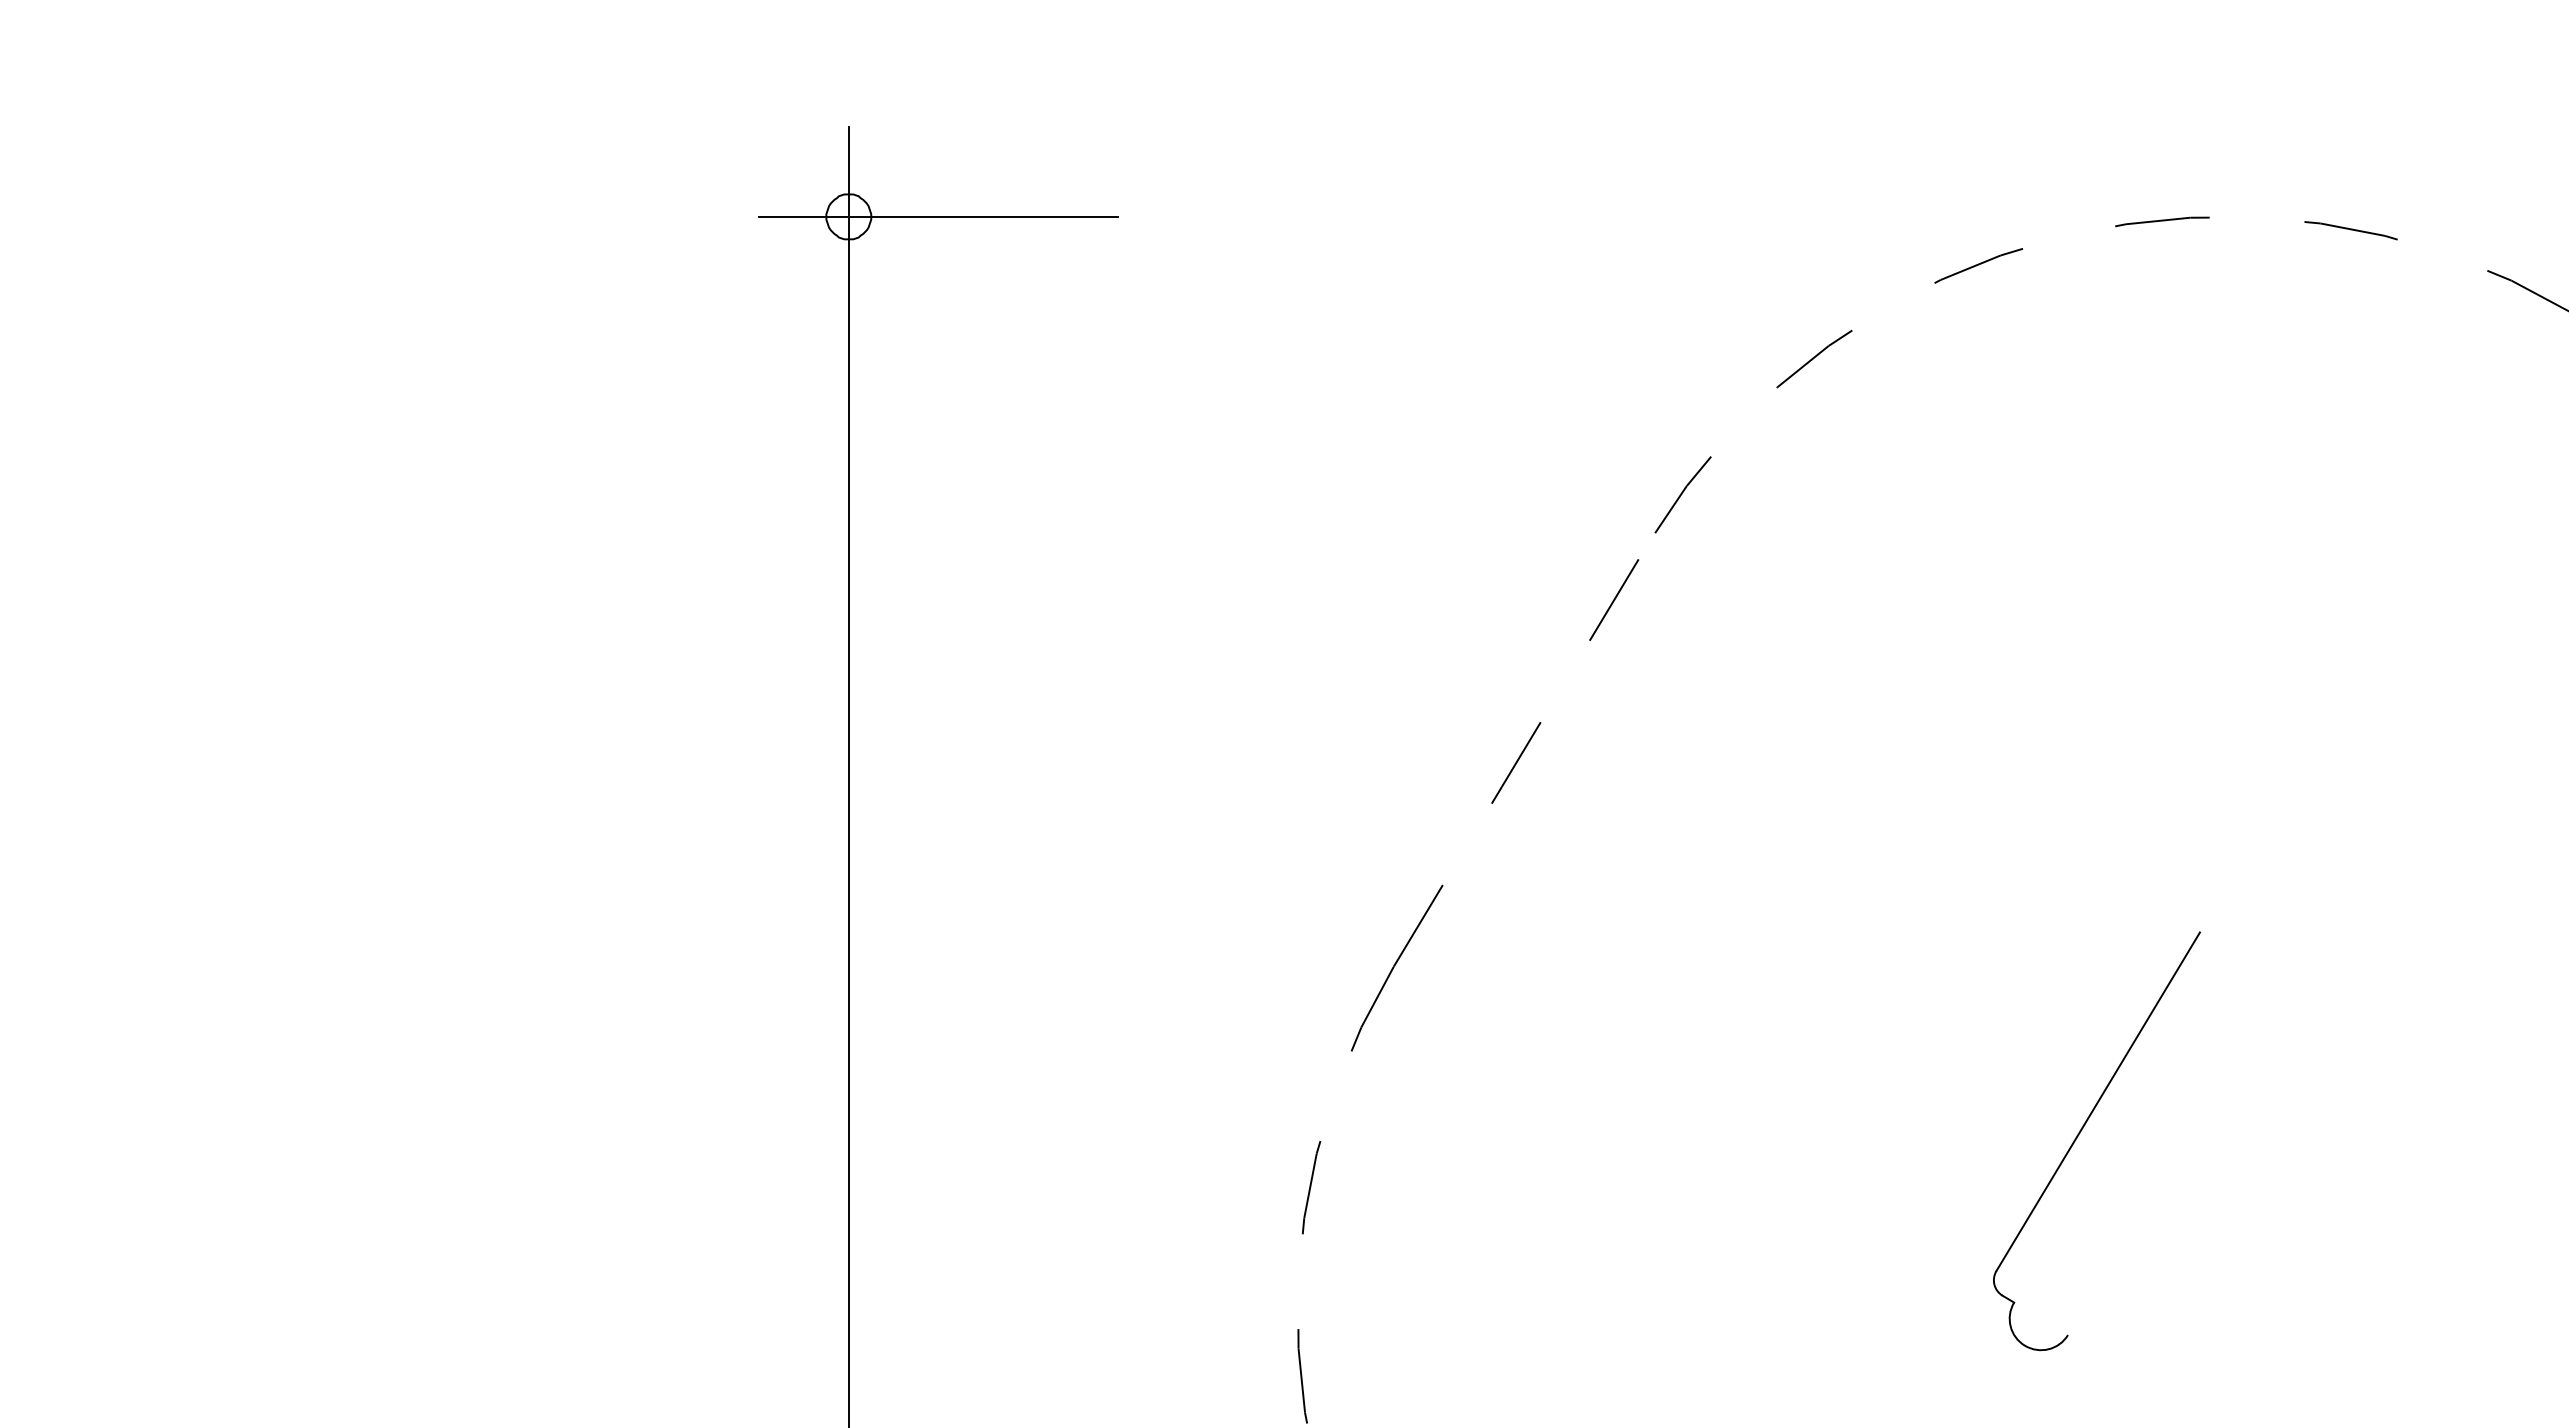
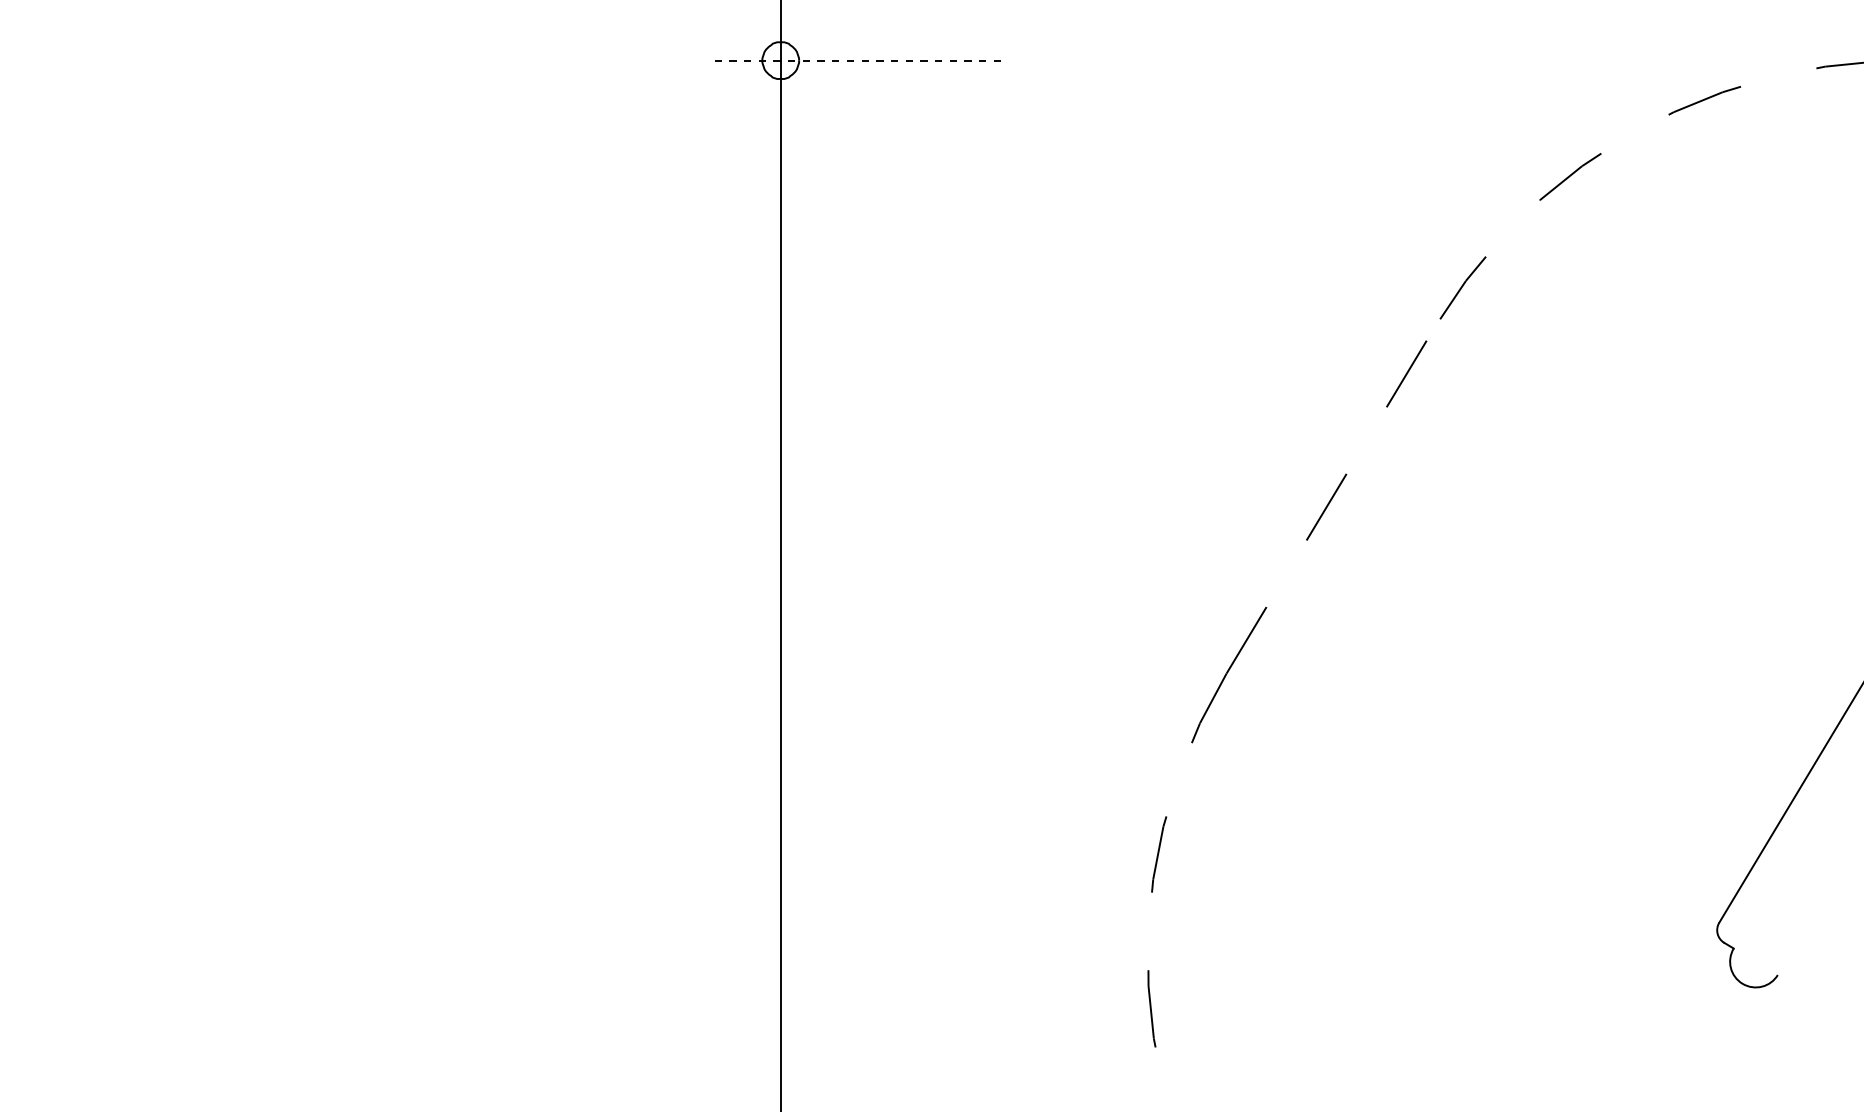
line: (938, 216) -> (854, 60), solid -> dashed

